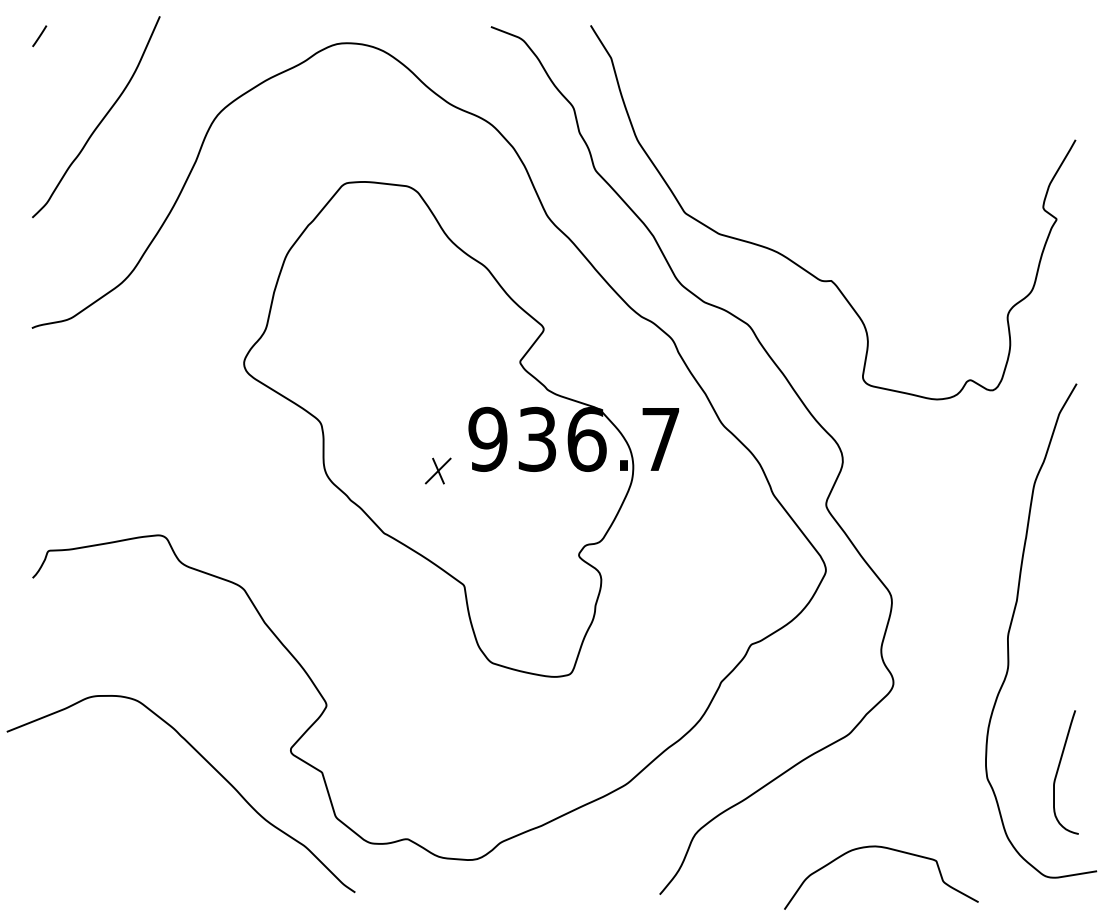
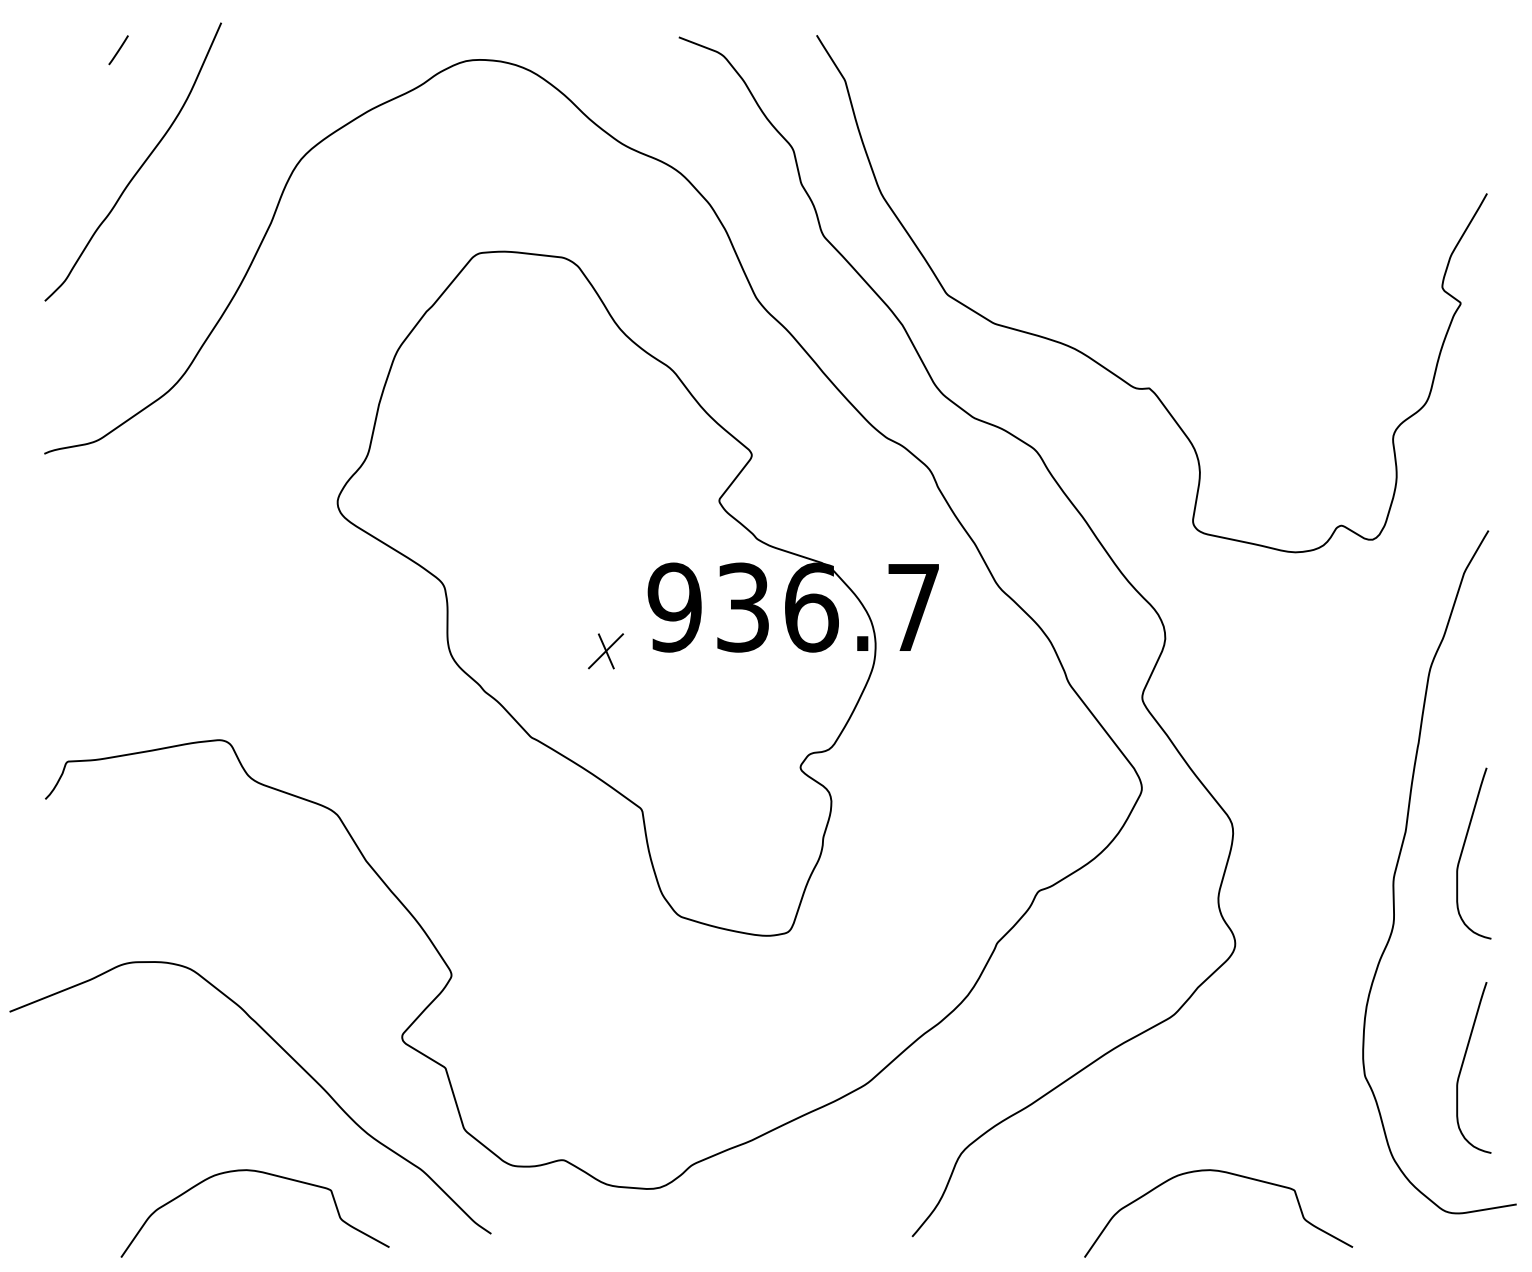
line: (39, 36) -> (118, 50), moved
curve: (1058, 616) -> (1463, 852), added
curve: (190, 849) -> (263, 1174), added

